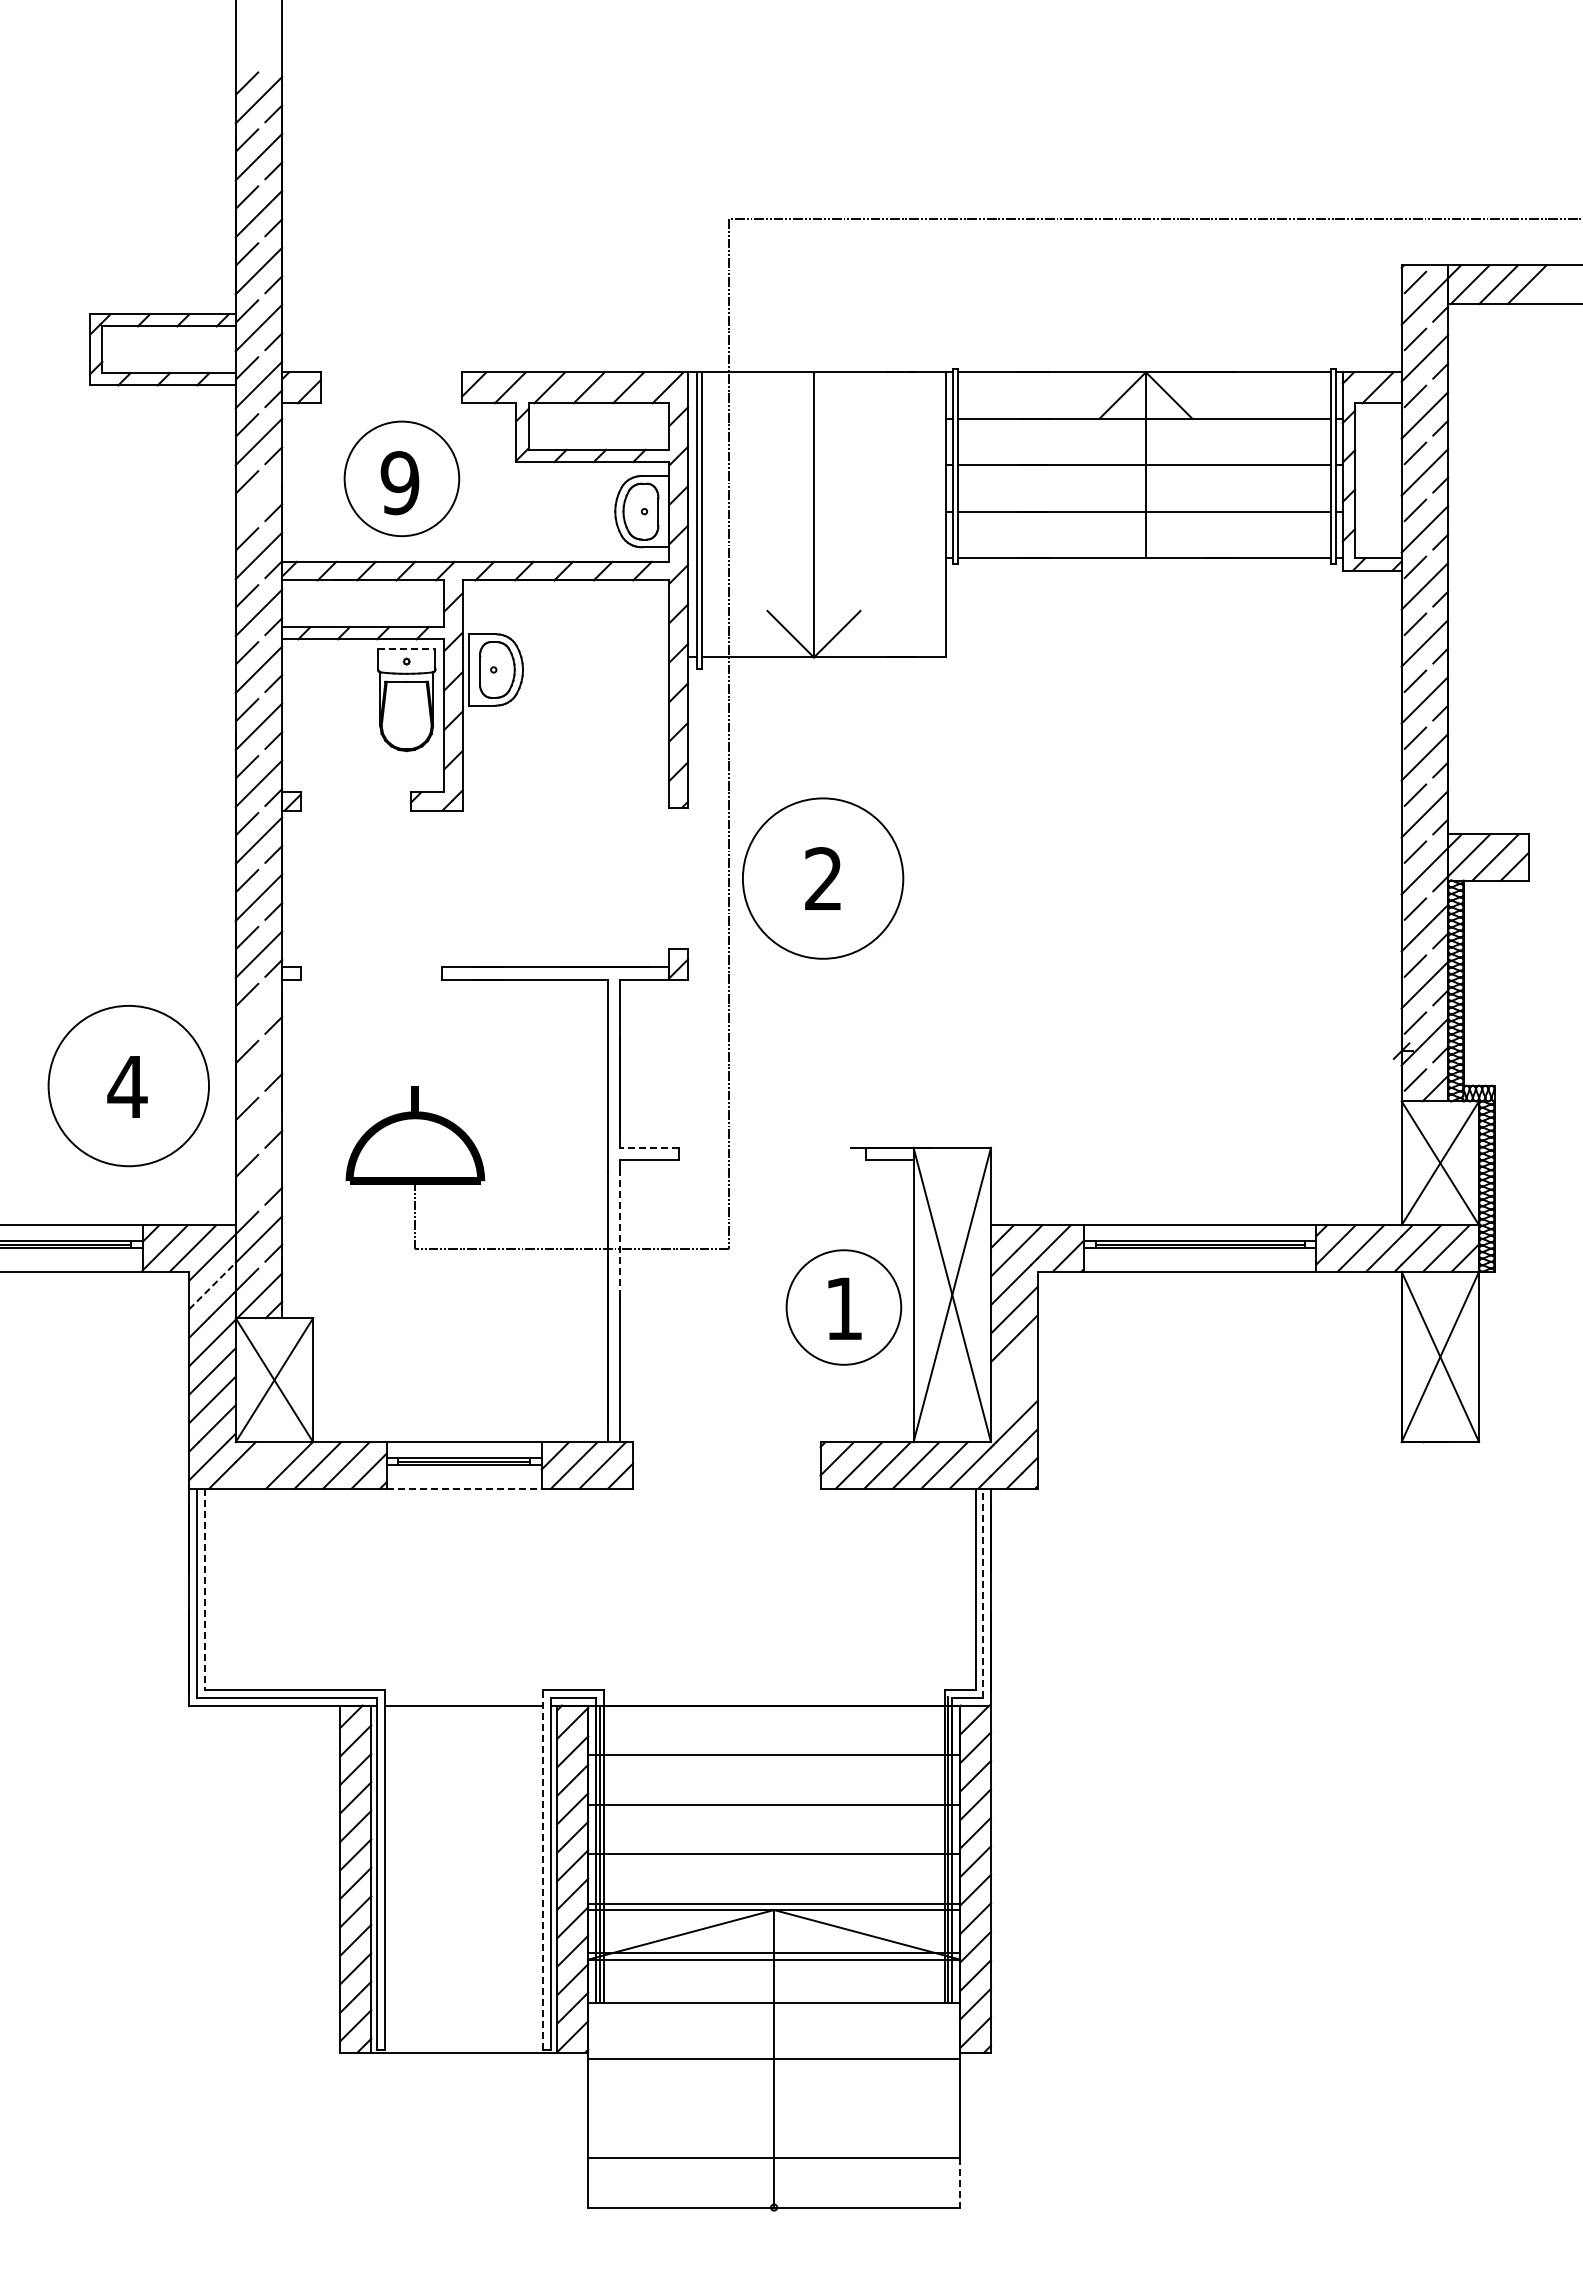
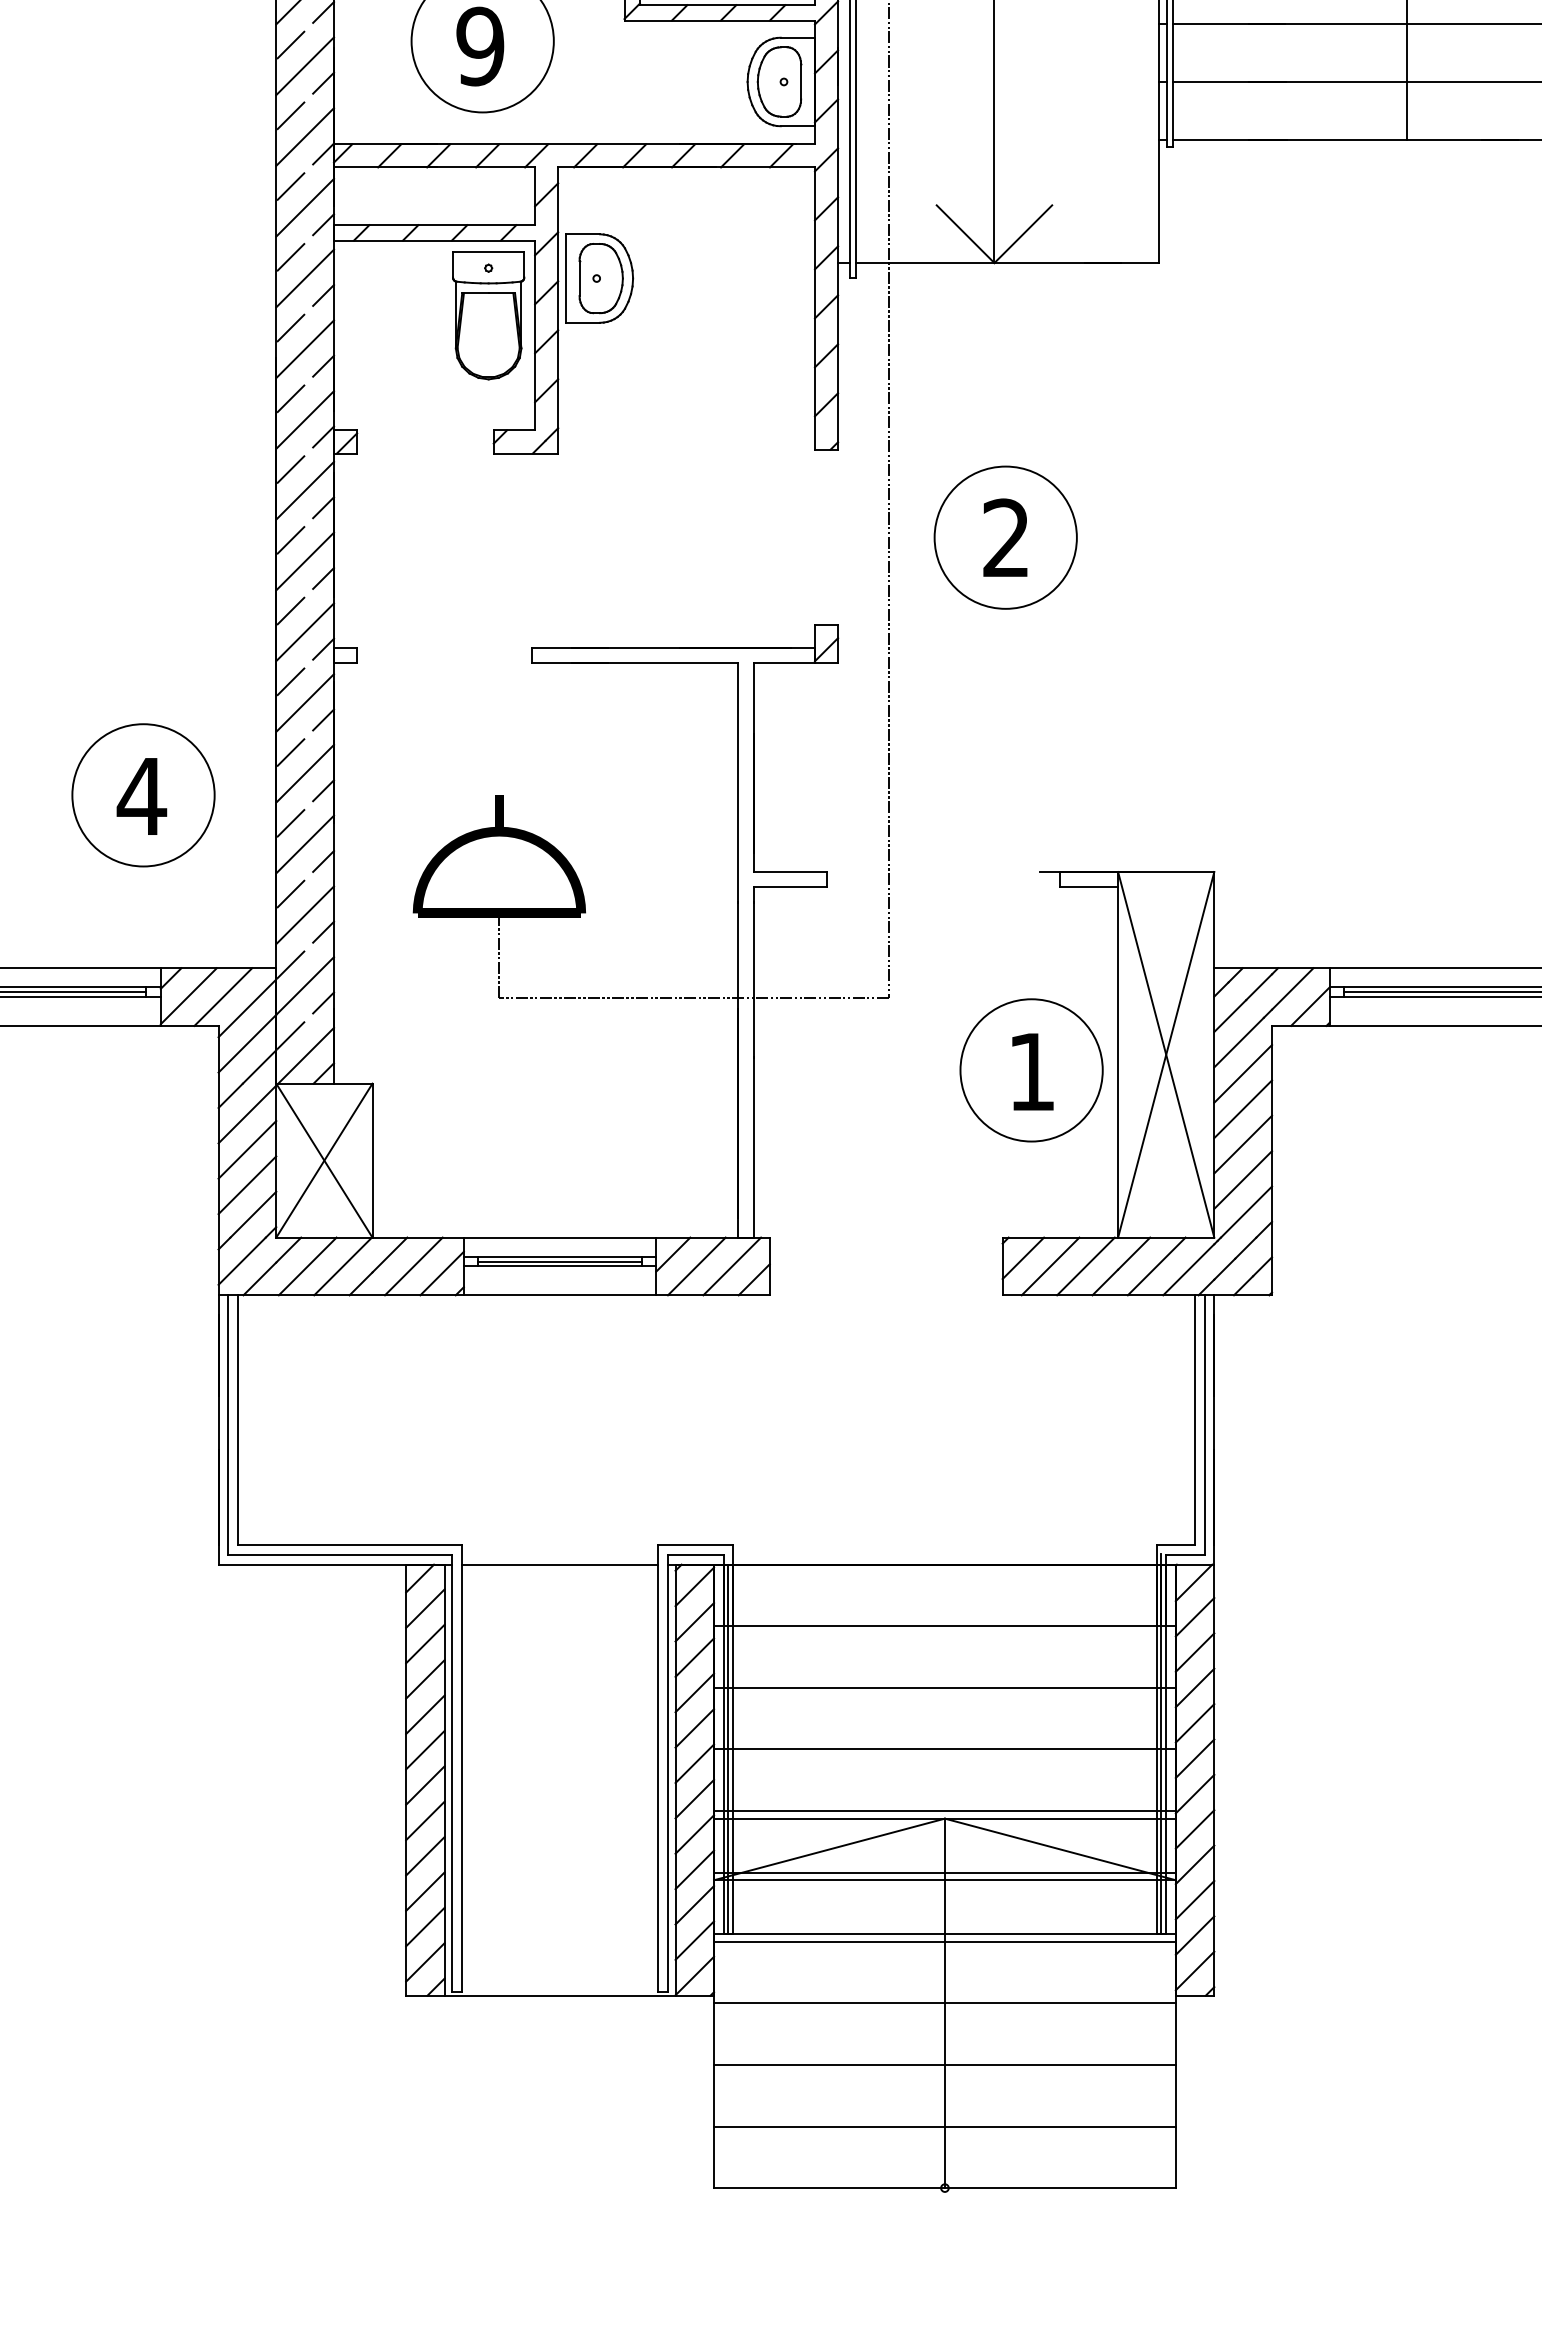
line: (258, 498) -> (304, 65), added
line: (406, 648) -> (488, 251), dashed -> solid
circle: (822, 878) -> (1005, 537), size x0.71
line: (258, 1011) -> (304, 702), added
line: (258, 1068) -> (304, 773), added
circle: (128, 1085) -> (143, 794), size x0.71
line: (258, 1125) -> (304, 844), added
line: (649, 1147) -> (790, 871), dashed -> solid
line: (258, 1182) -> (304, 915), added
line: (620, 1234) -> (754, 979), dashed -> solid
line: (212, 1286) -> (247, 1044), dashed -> solid
line: (1014, 1367) -> (1243, 1144), added
line: (1014, 1395) -> (1243, 1179), added
line: (260, 1465) -> (307, 1266), added
line: (464, 1488) -> (560, 1295), dashed -> solid
line: (204, 1589) -> (237, 1420), dashed -> solid
line: (983, 1593) -> (1204, 1425), dashed -> solid
line: (543, 1870) -> (658, 1769), dashed -> solid
line: (774, 2009) -> (945, 1942), added
line: (774, 2108) -> (945, 2065), added
line: (960, 2182) -> (1176, 2157), dashed -> solid

